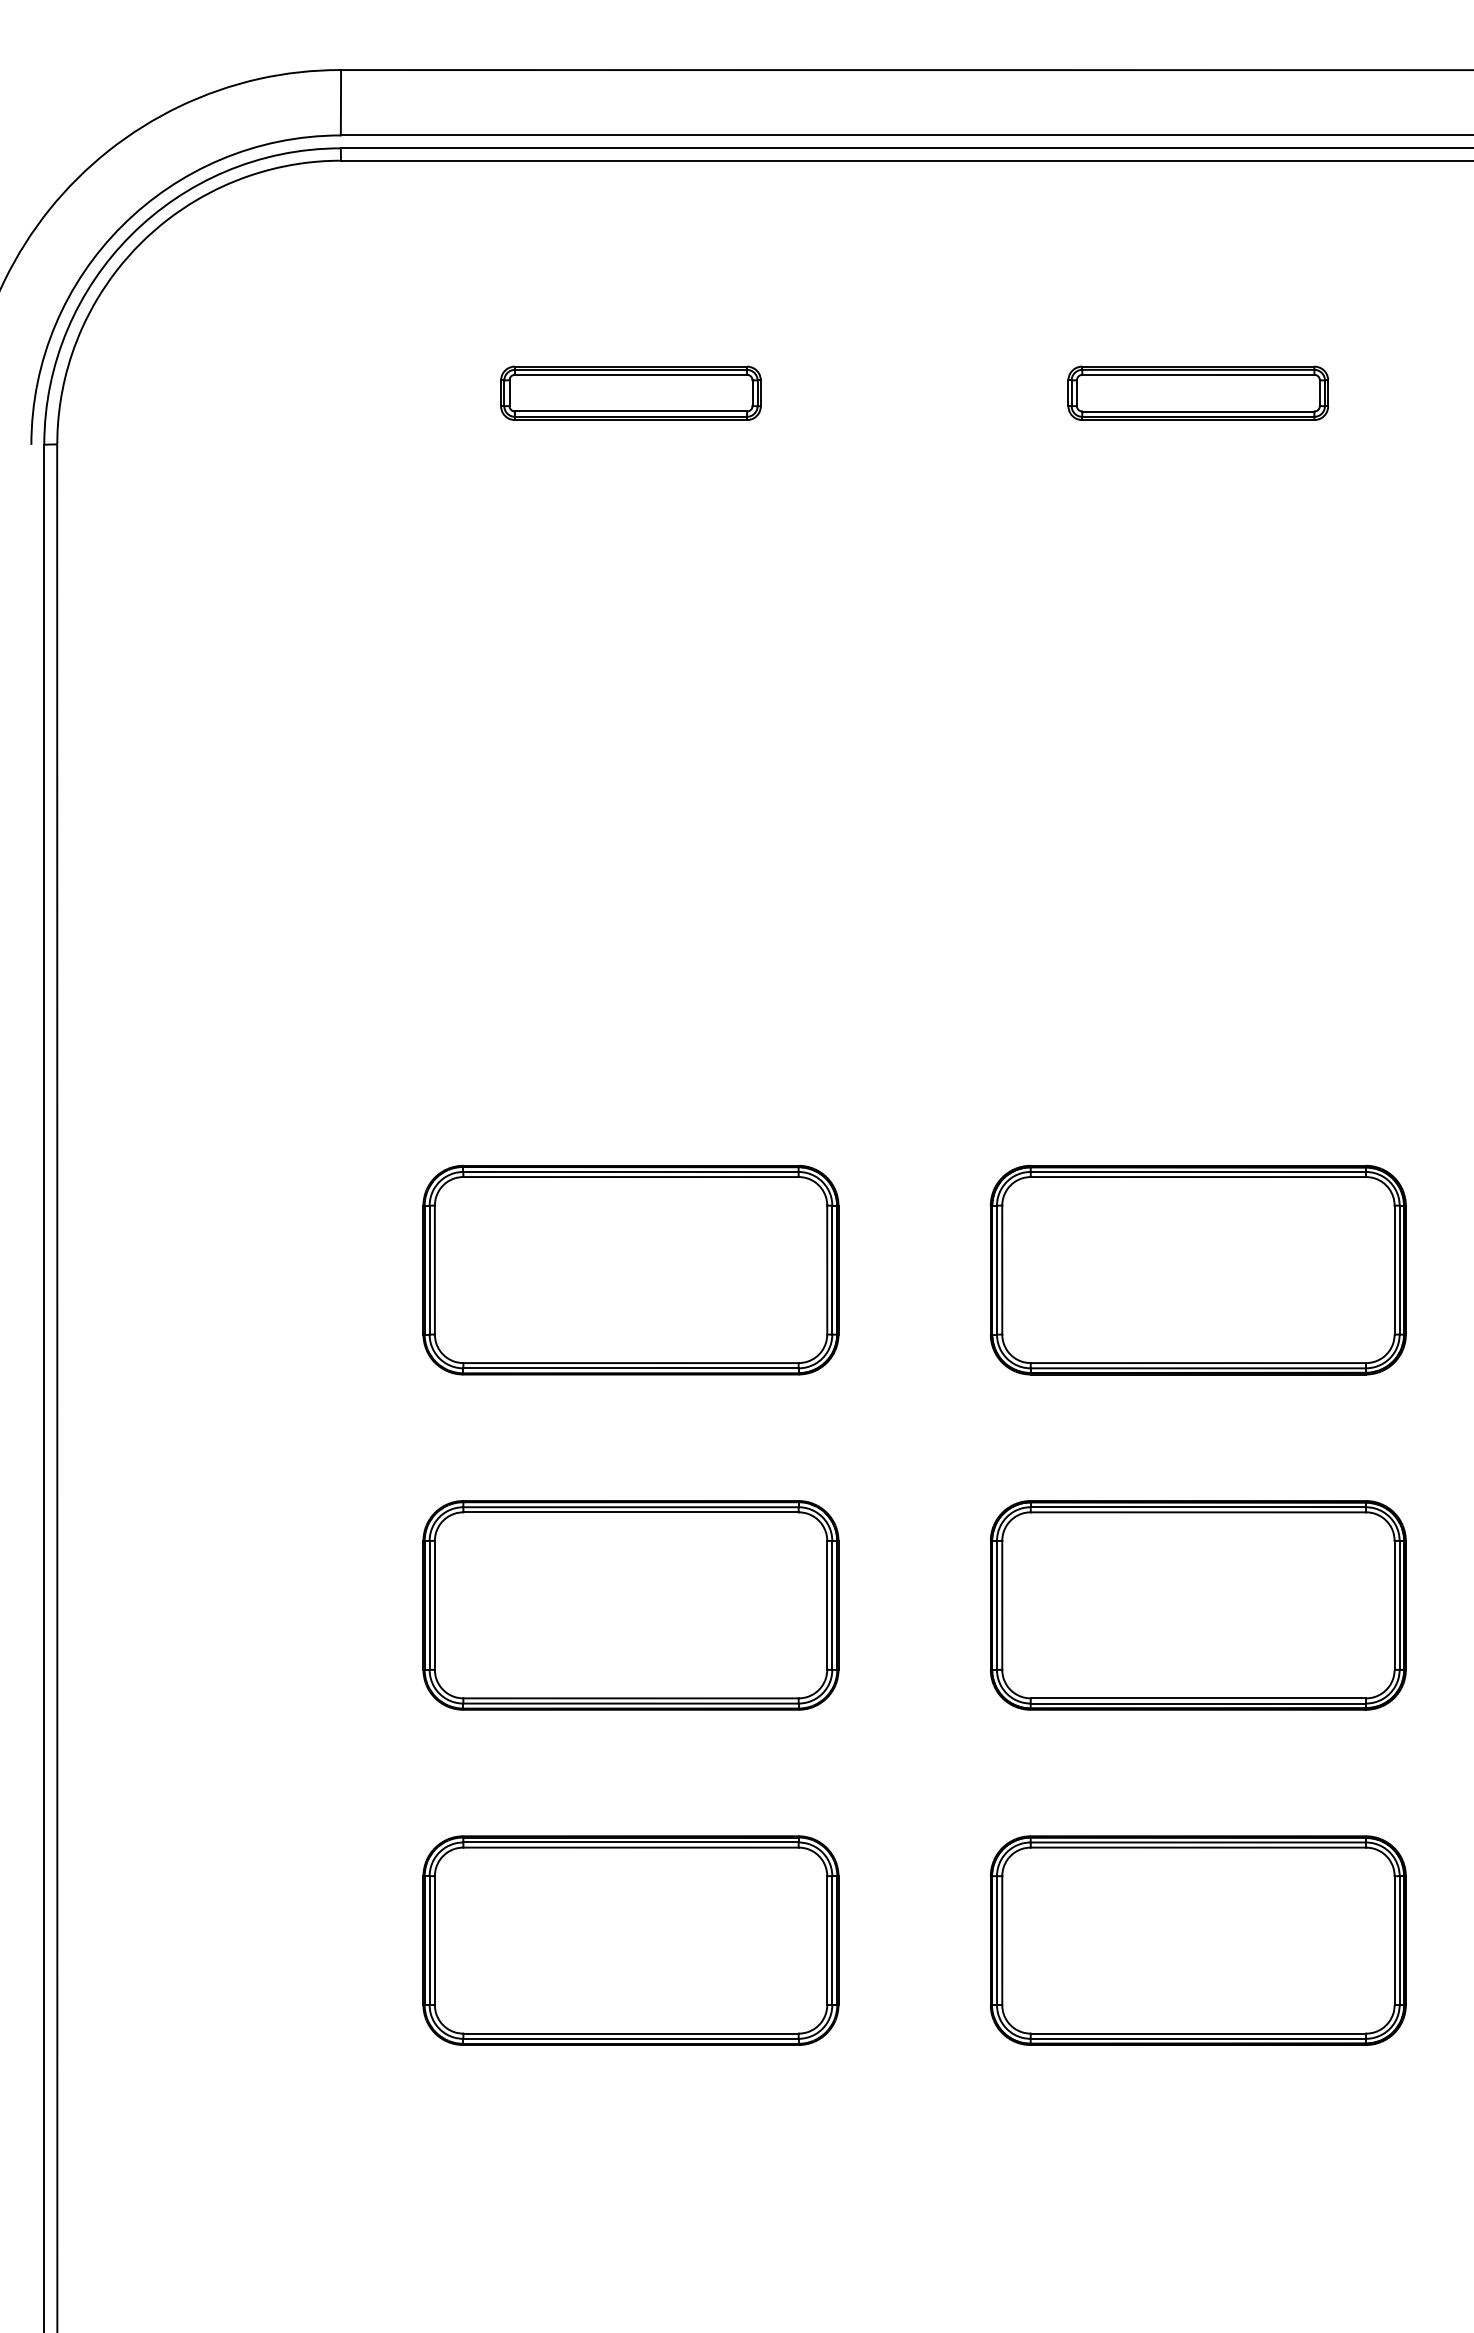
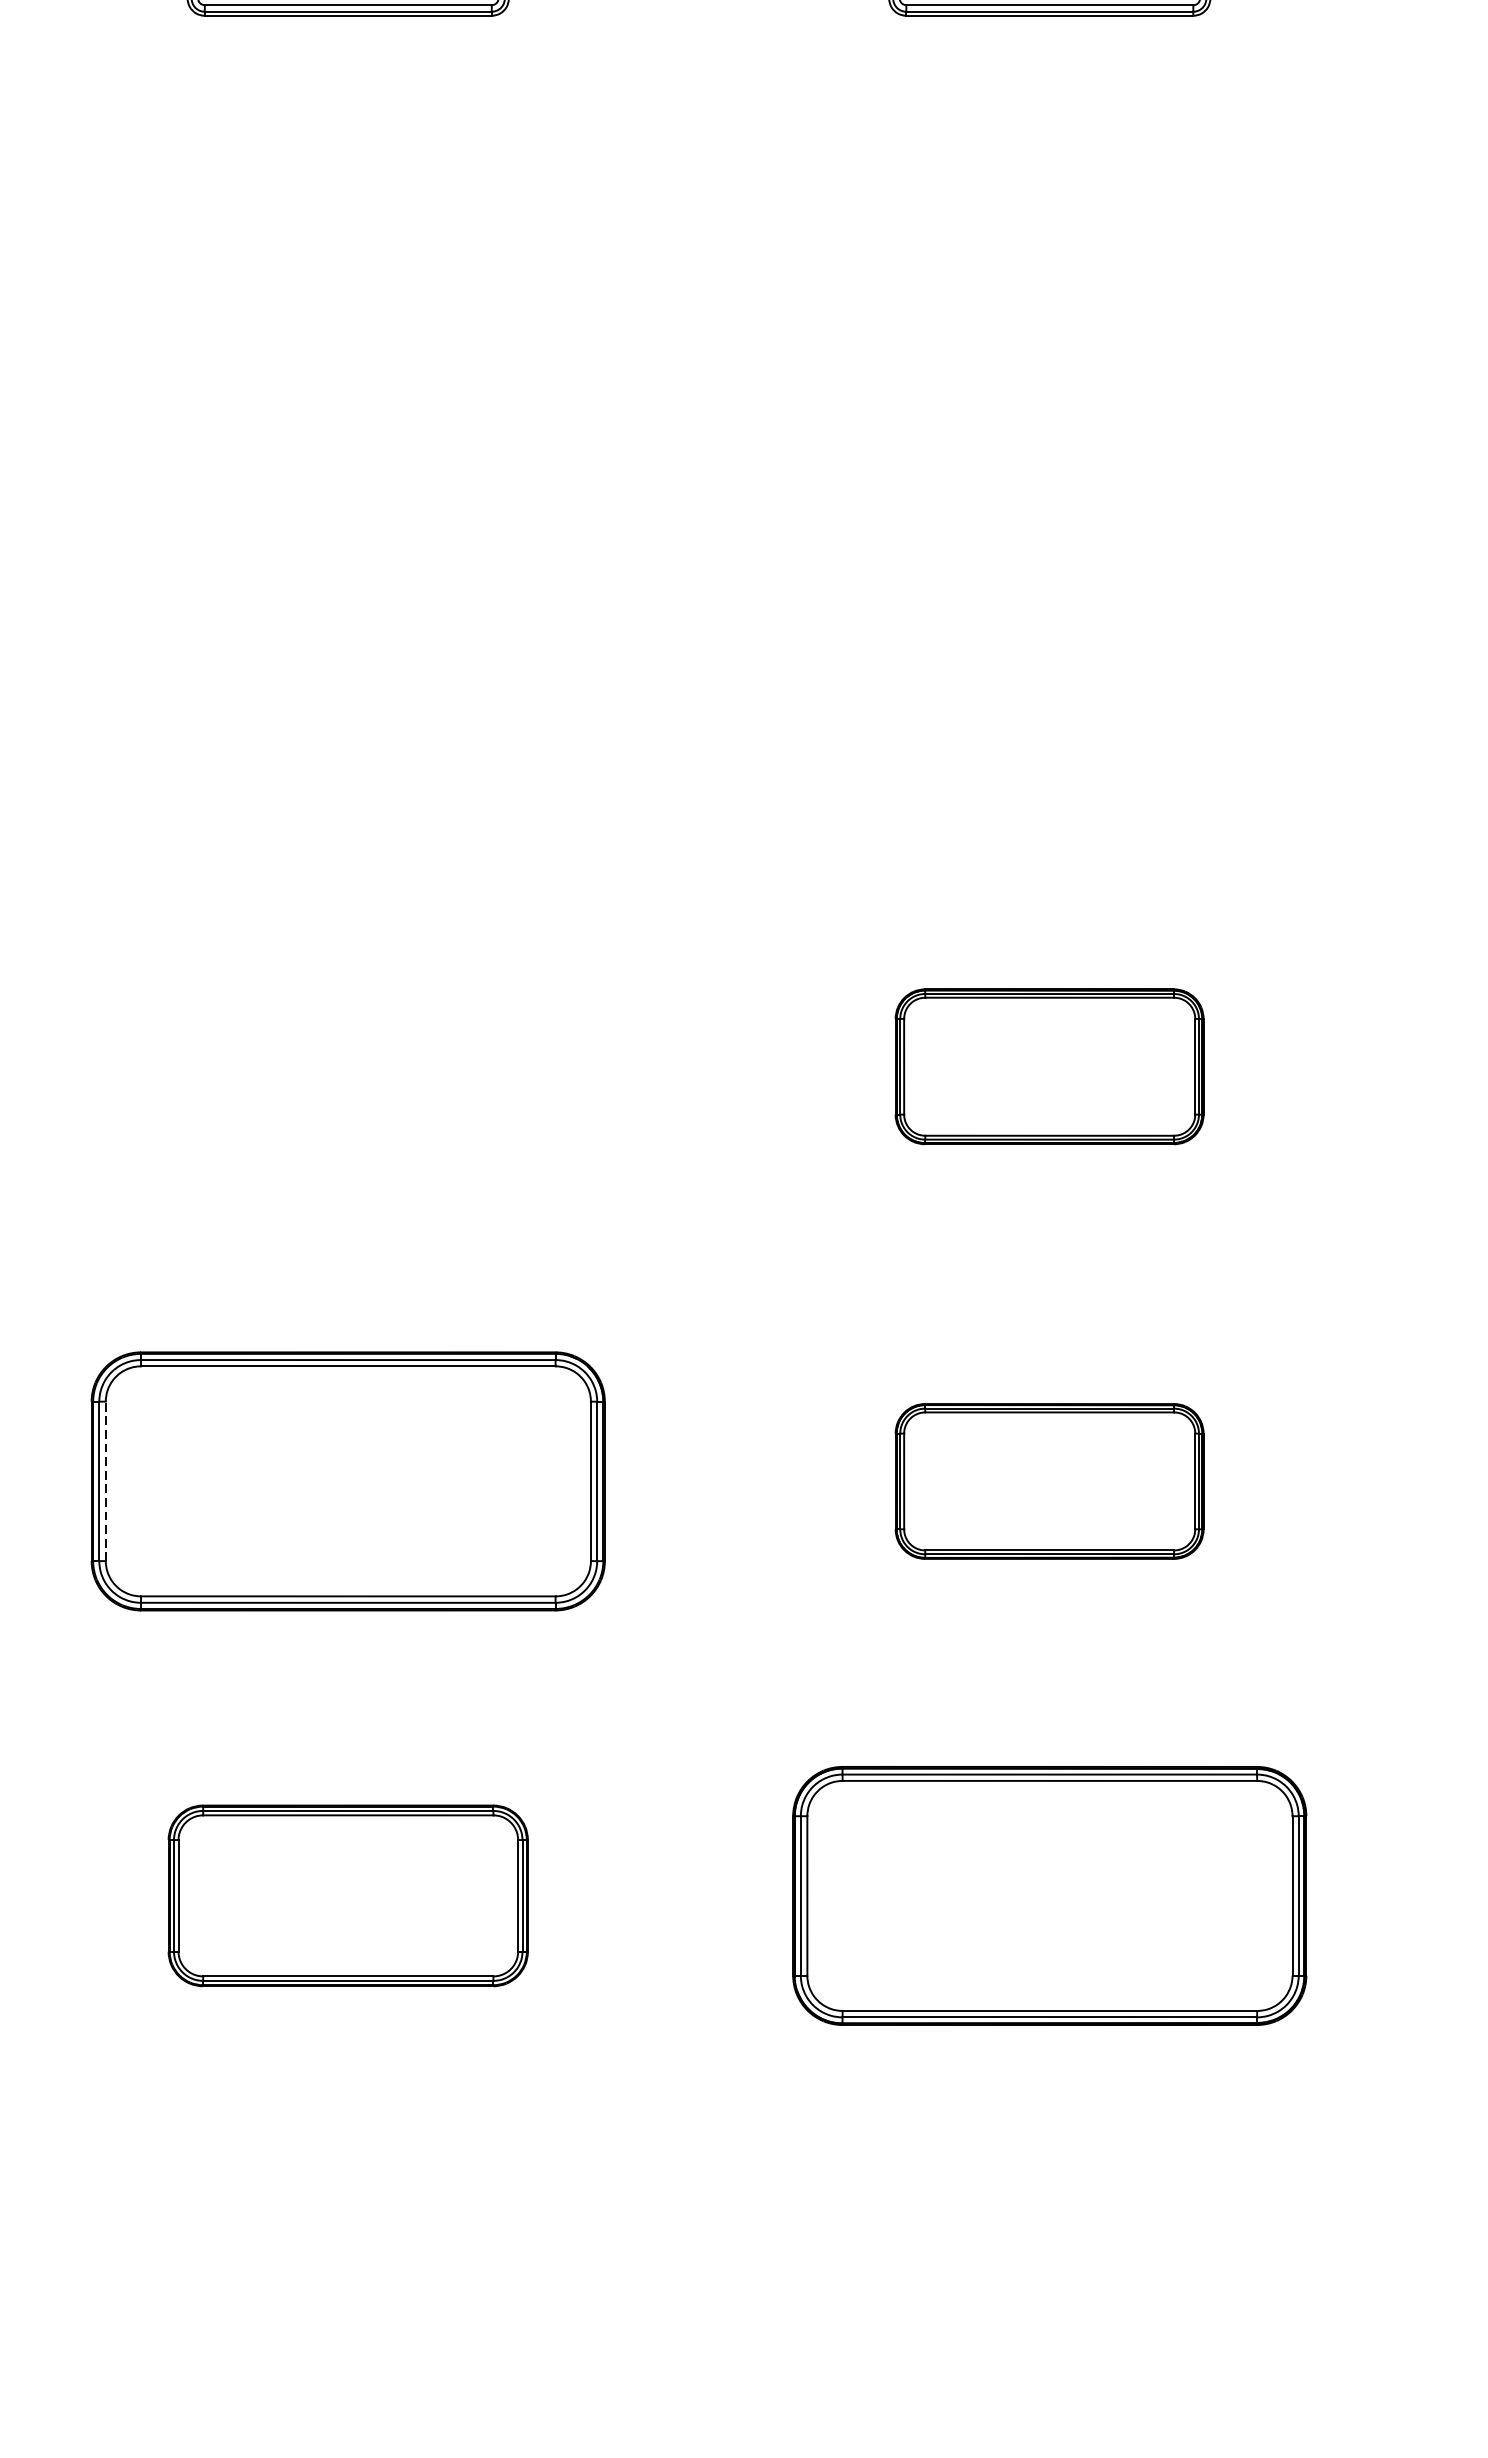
part: (630, 1269) -> (347, 1066), removed
part: (1197, 1269) -> (1048, 1066), size x0.6
line: (434, 1604) -> (105, 1480), solid -> dashed
part: (1197, 1605) -> (1048, 1481), size x0.6
part: (630, 1940) -> (347, 1895), size x0.7

